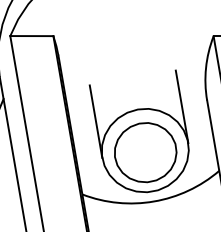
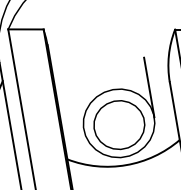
line: (95, 121) -> (78, 99), removed

